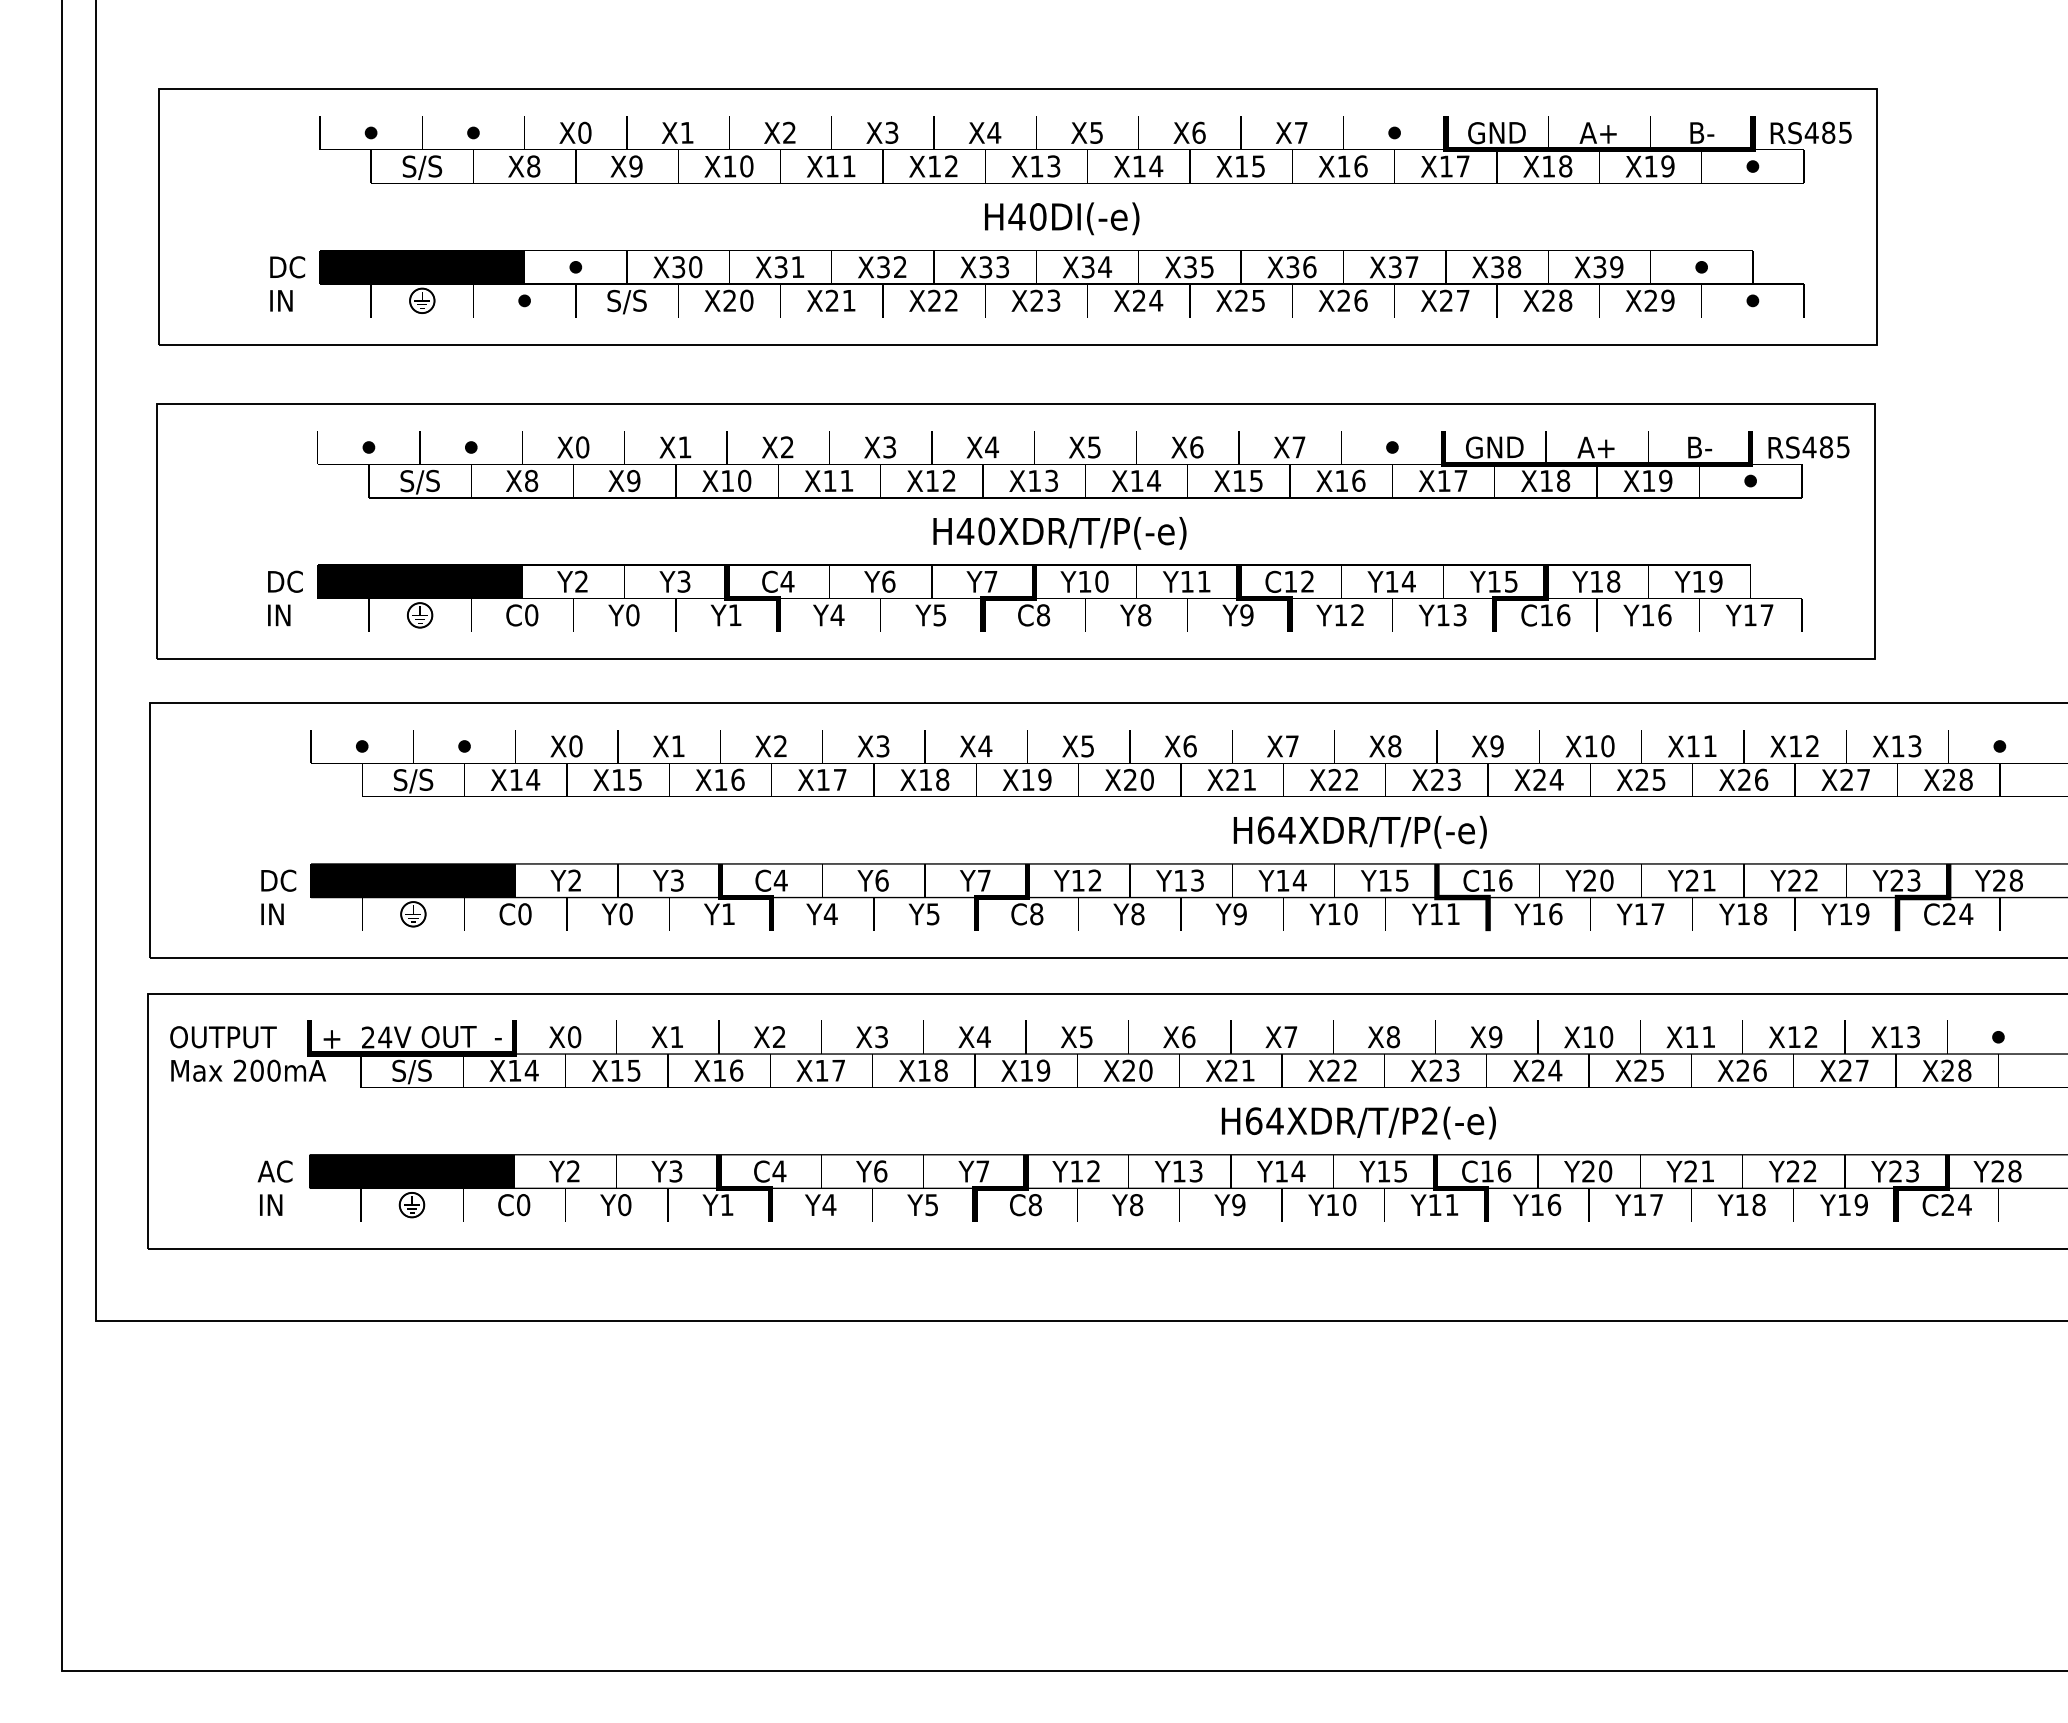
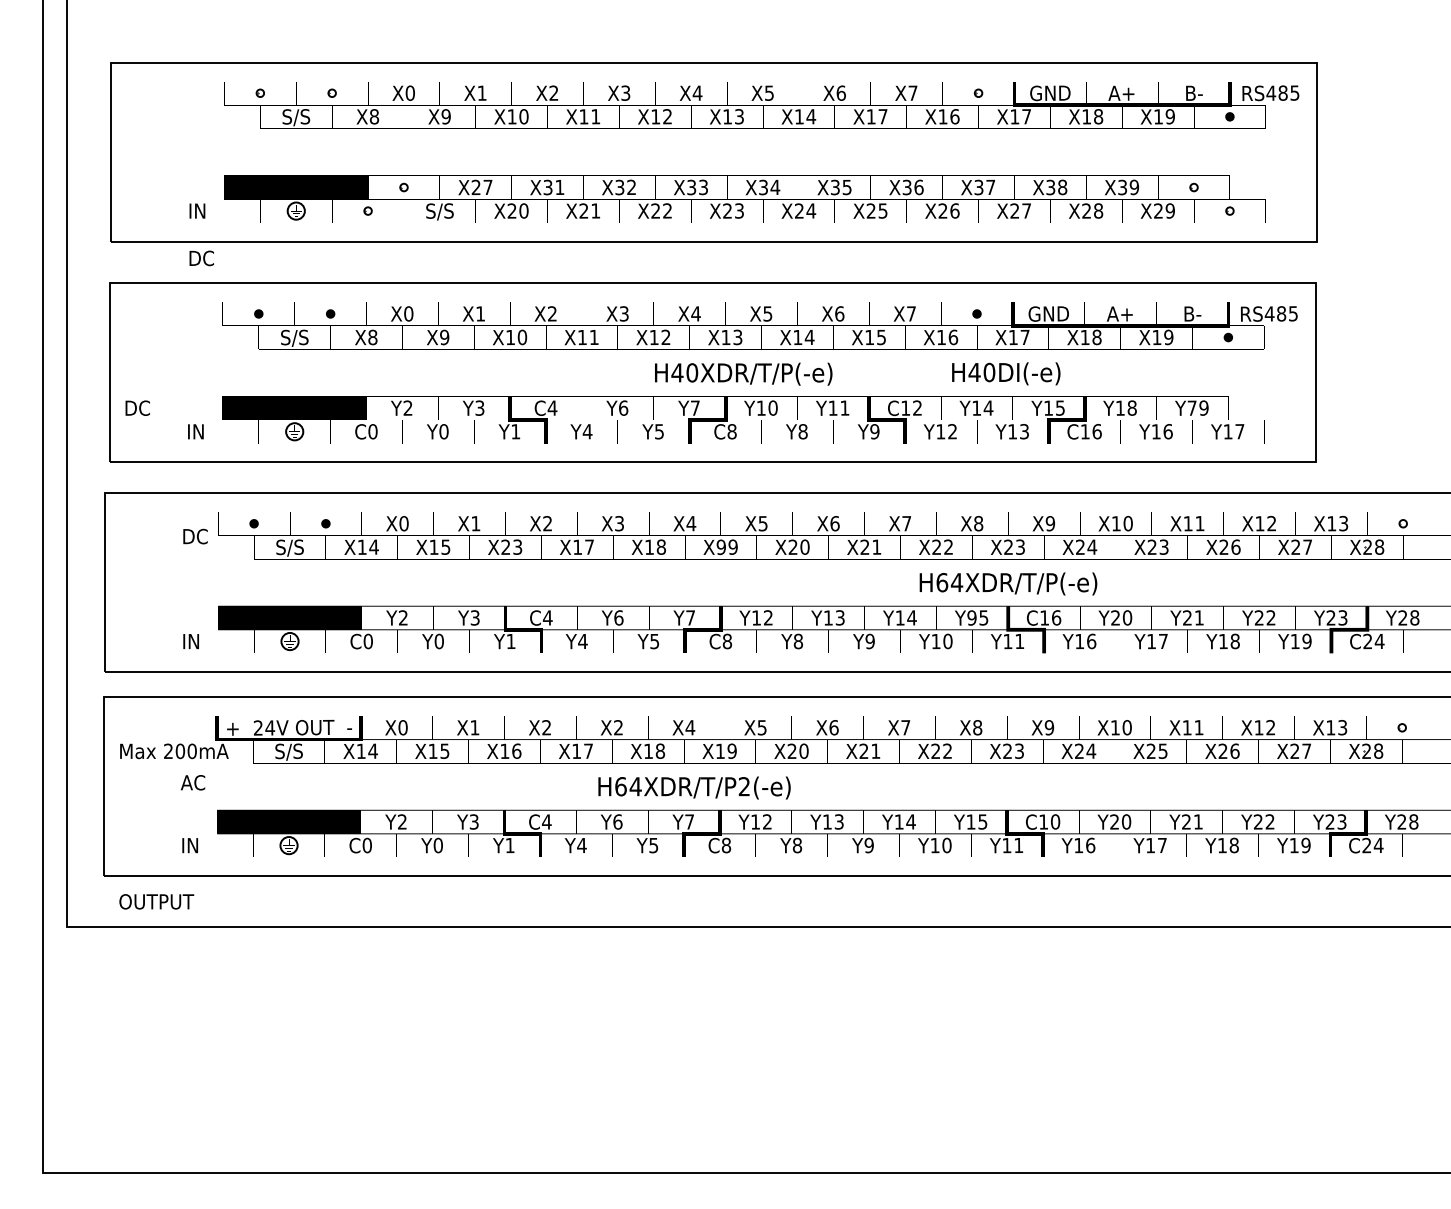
fill: (370, 132) -> (259, 92), removed
fill: (473, 132) -> (332, 92), removed
fill: (1394, 132) -> (978, 92), removed
text: (1258, 166) -> (883, 116), X15 -> X17
text: (1062, 218) -> (1006, 373), moved
fill: (575, 266) -> (403, 186), removed
fill: (1701, 266) -> (1193, 186), removed
text: (287, 267) -> (201, 258), moved
text: (687, 267) -> (482, 187), X30 -> X27
fill: (524, 300) -> (367, 210), removed
fill: (1752, 300) -> (1229, 210), removed
text: (285, 581) -> (137, 408), moved
text: (1698, 581) -> (1191, 408), Y19 -> Y79
fill: (1999, 746) -> (1402, 523), removed
text: (729, 779) -> (511, 546), X16 -> X23
text: (1659, 779) -> (1164, 546), X25 -> X23
text: (1027, 780) -> (720, 547), X19 -> X99
text: (1359, 831) -> (1007, 583), moved
text: (278, 880) -> (195, 536), moved
text: (1384, 880) -> (971, 617), Y15 -> Y95
fill: (1998, 1036) -> (1402, 727), removed
text: (223, 1037) -> (156, 902), moved
text: (881, 1037) -> (618, 727), X3 -> X2
text: (1358, 1122) -> (694, 787), moved
text: (274, 1171) -> (192, 782), moved
text: (1504, 1171) -> (1055, 822), C16 -> C10

